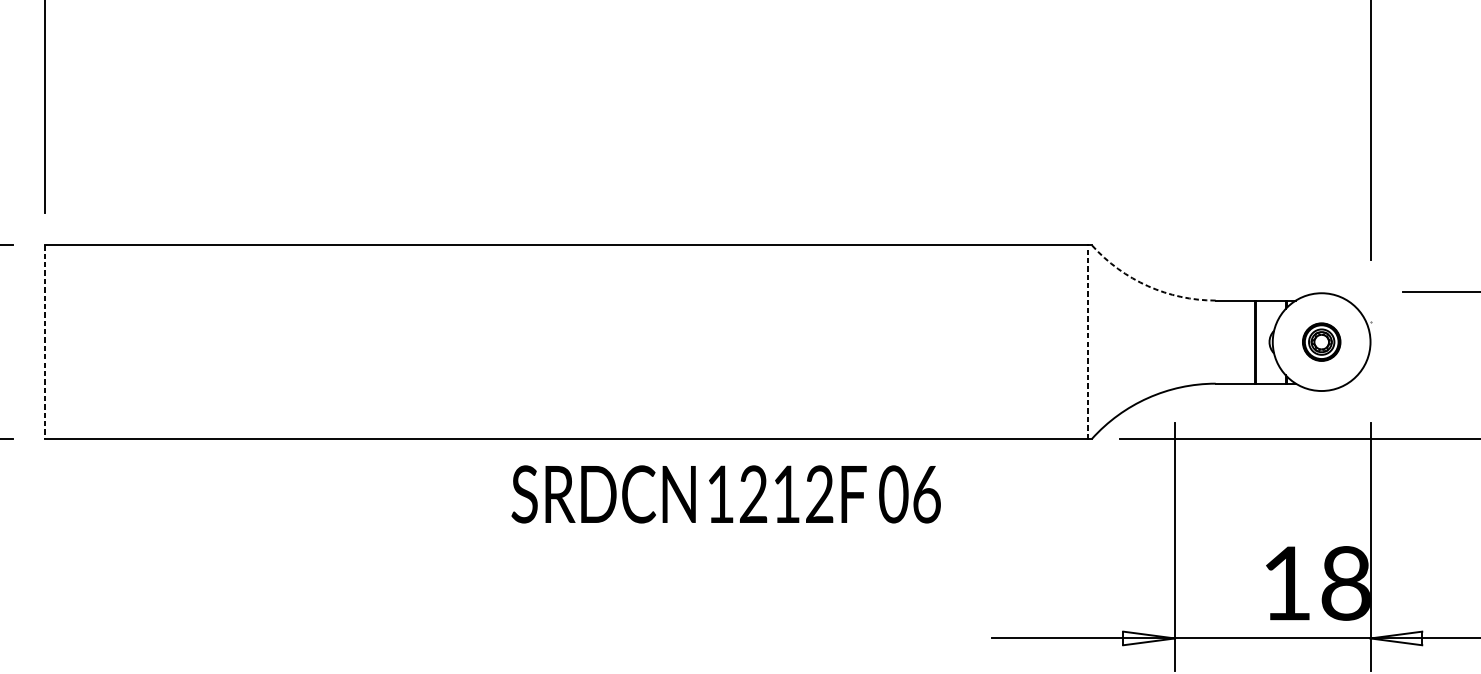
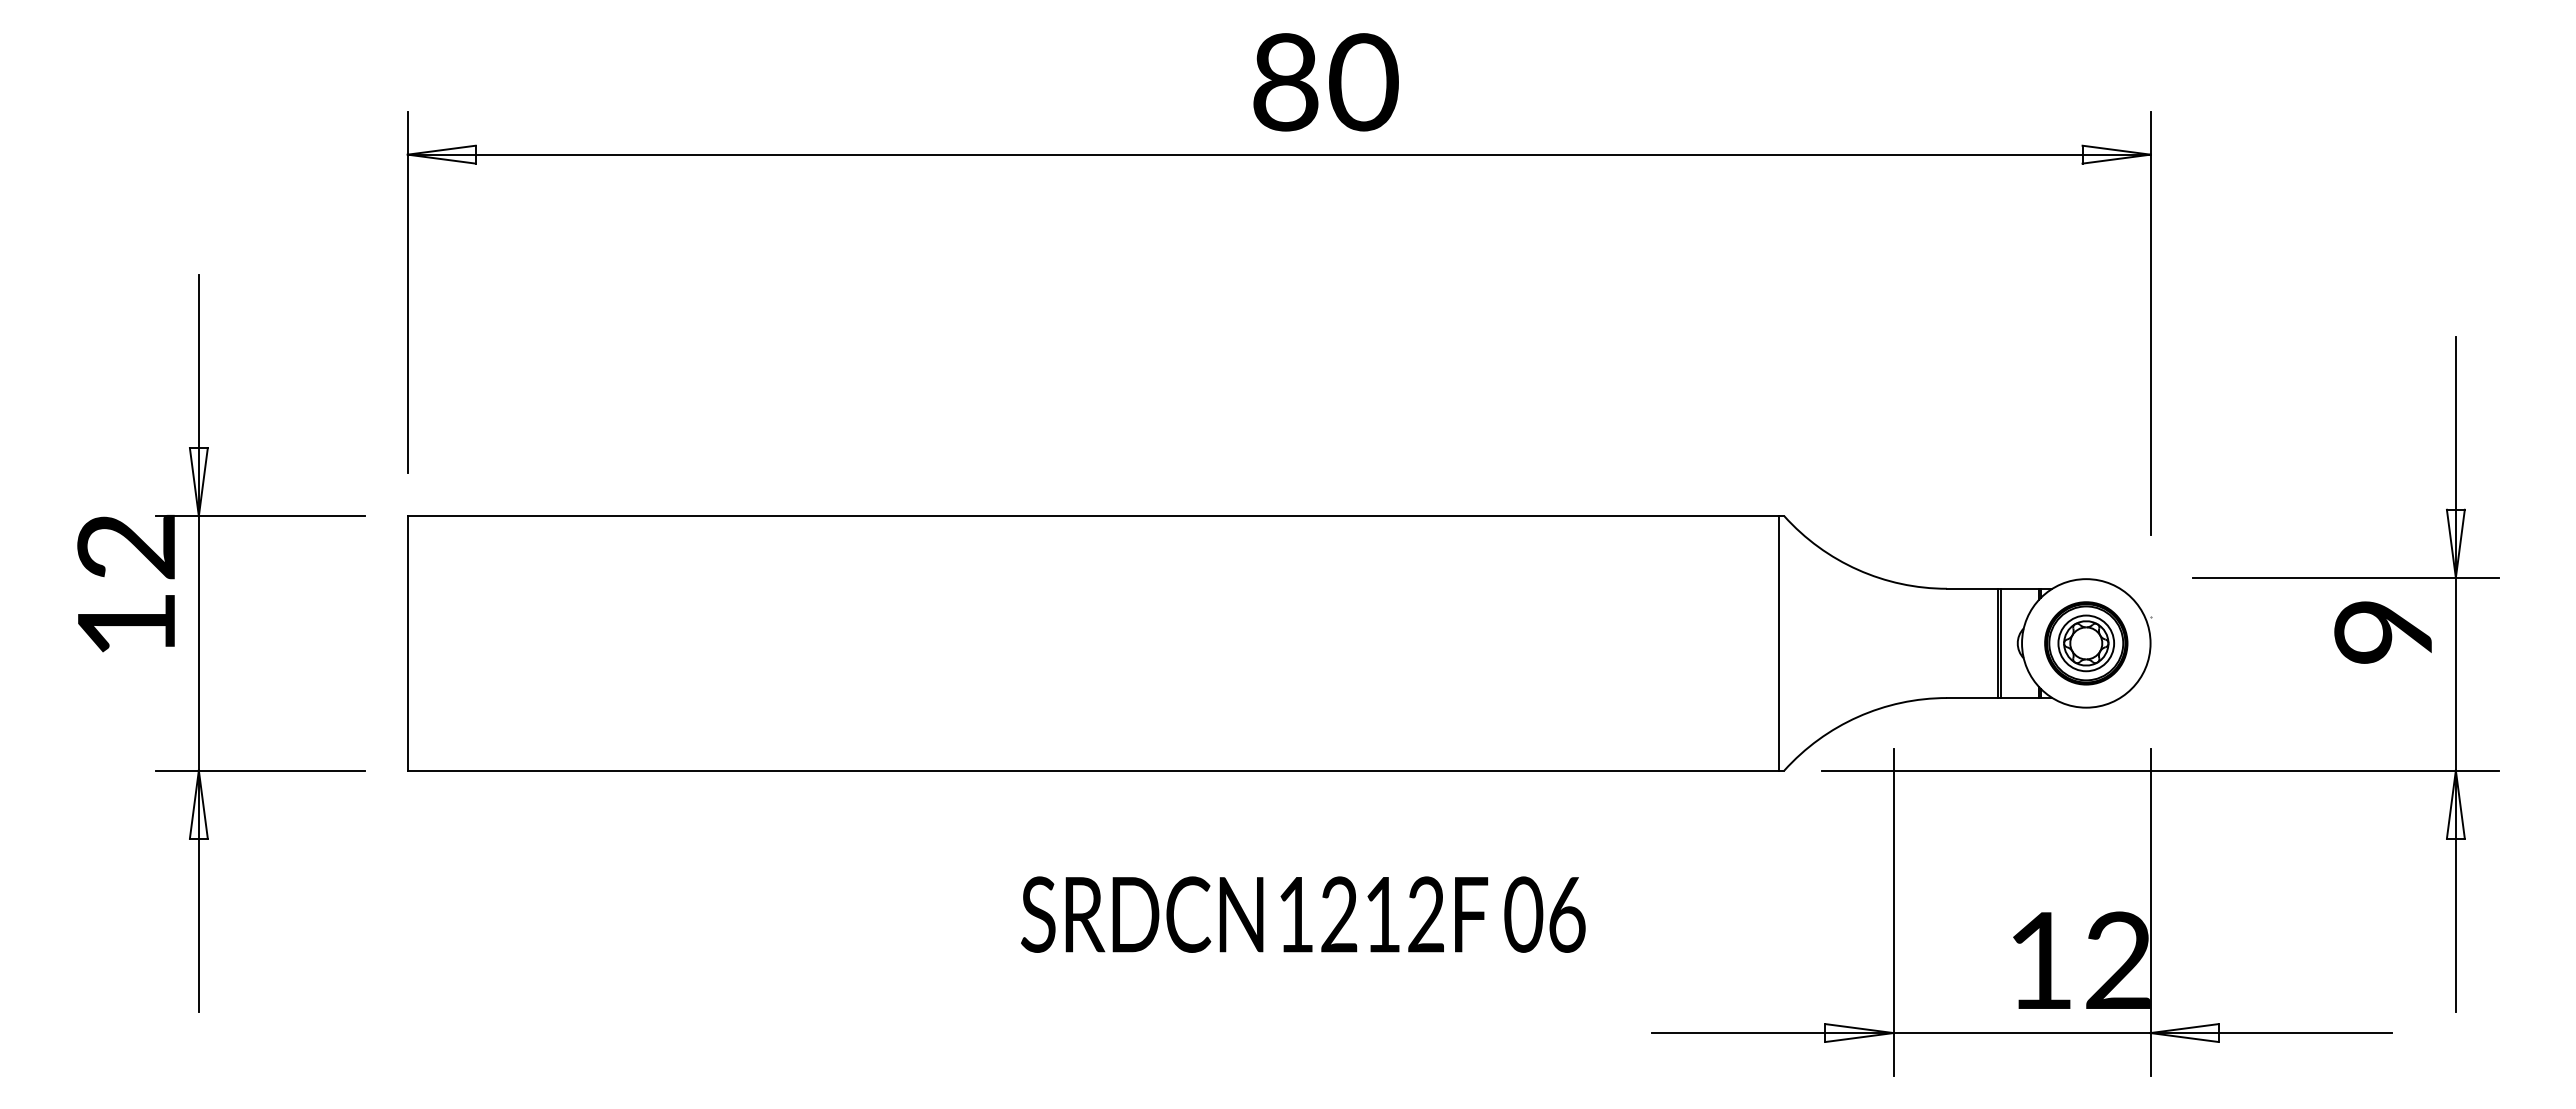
arc: (1147, 285) -> (1857, 569), dashed -> solid
line: (1087, 341) -> (1778, 642), dashed -> solid
line: (44, 342) -> (407, 643), dashed -> solid
part: (1321, 342) -> (2086, 643), size x1.67
text: (726, 494) -> (1303, 914), moved
text: (1345, 583) -> (2117, 960), 18 -> 12

